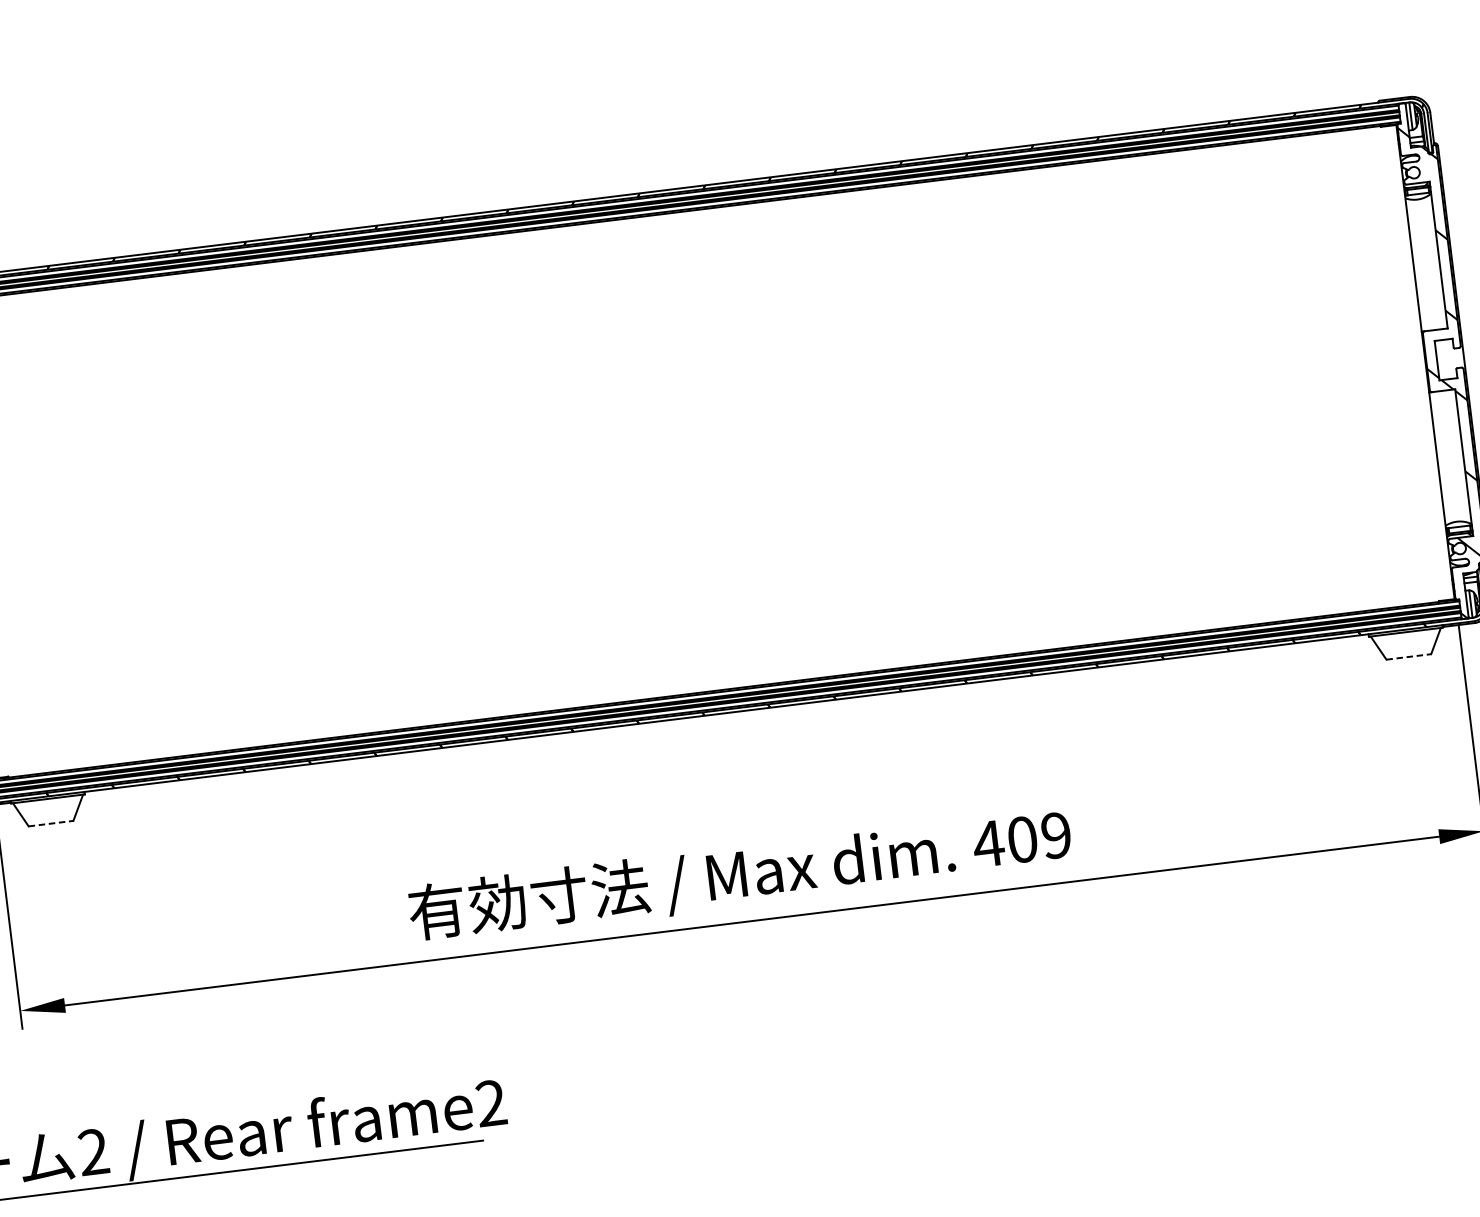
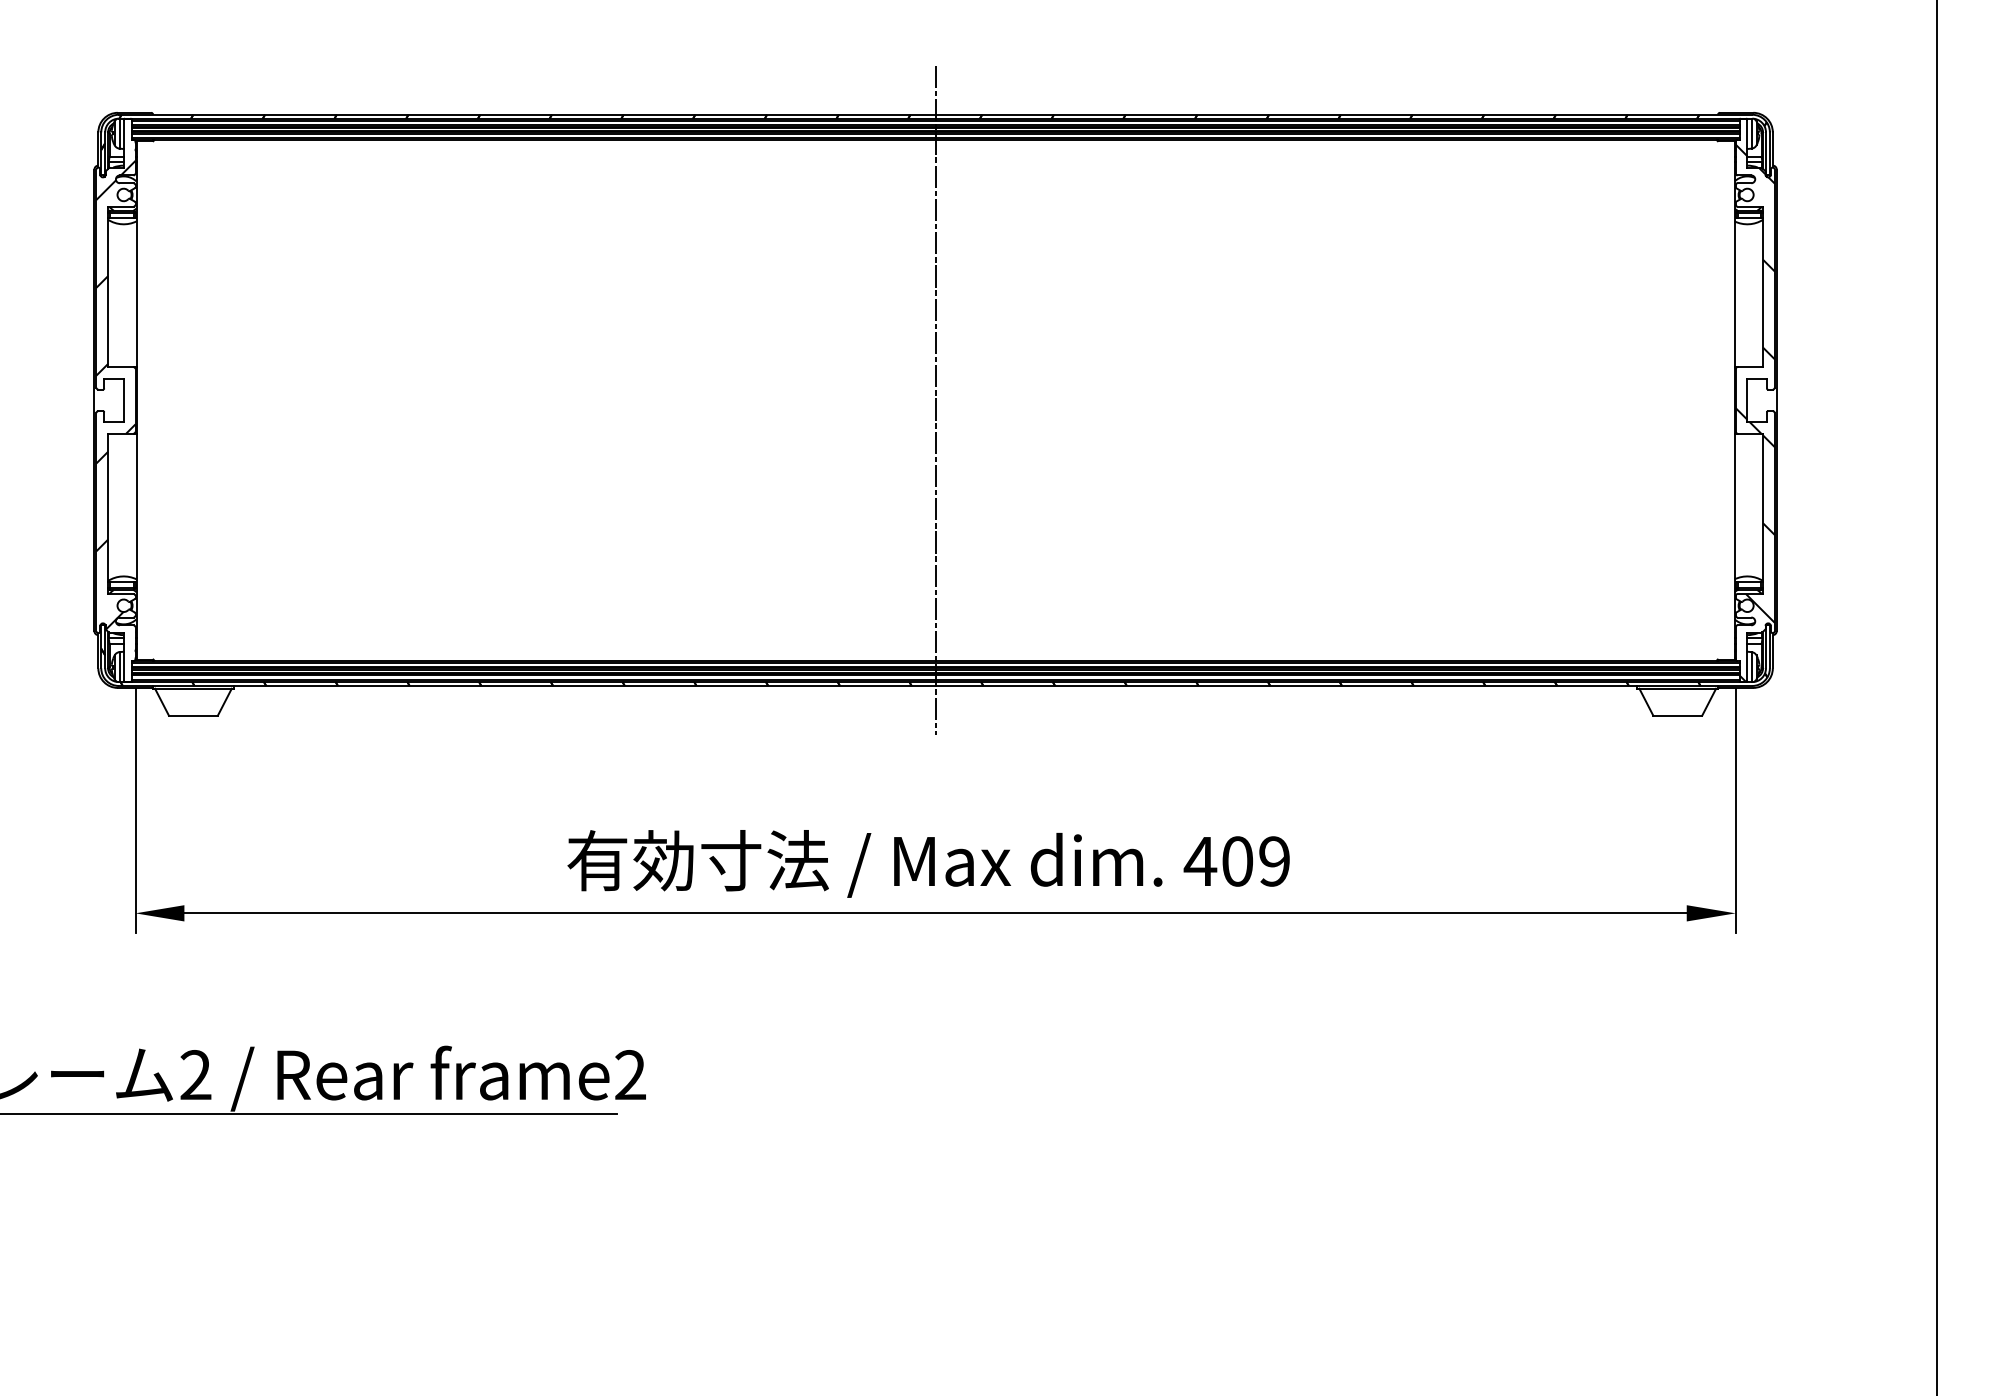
line: (694, 451) -> (935, 399), added
line: (1409, 656) -> (1678, 715), dashed -> solid
line: (51, 823) -> (193, 715), dashed -> solid

